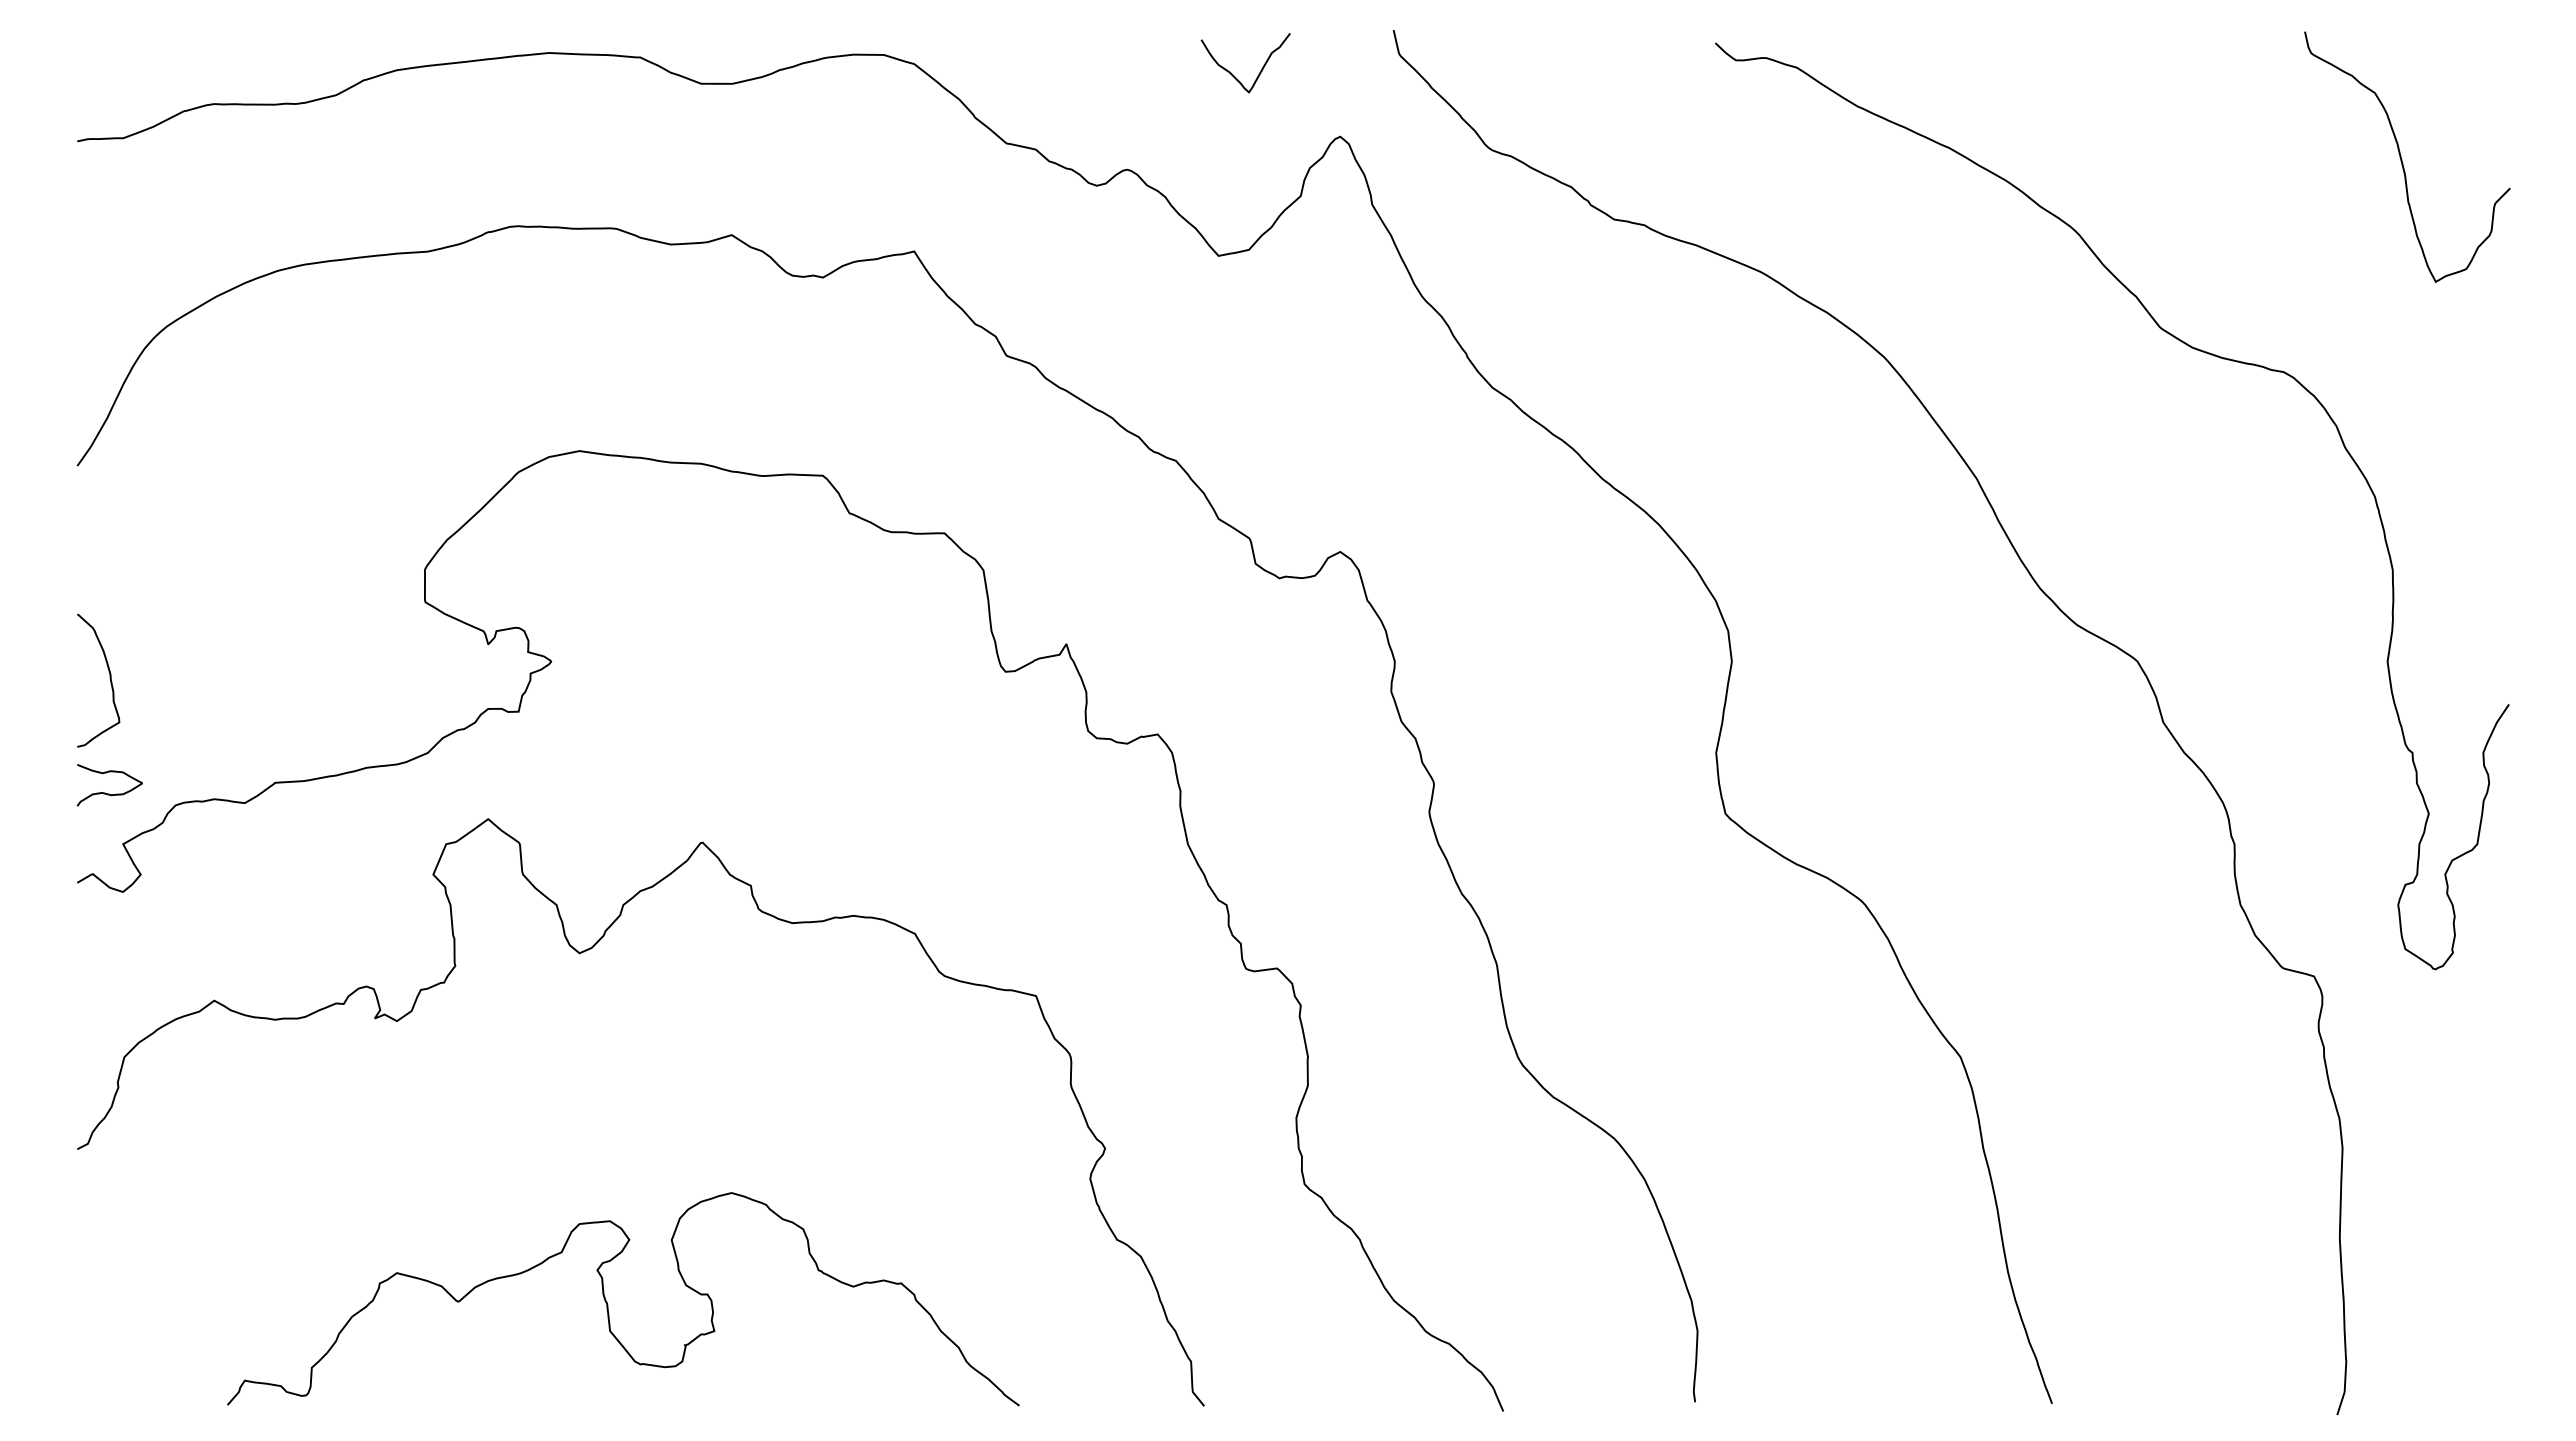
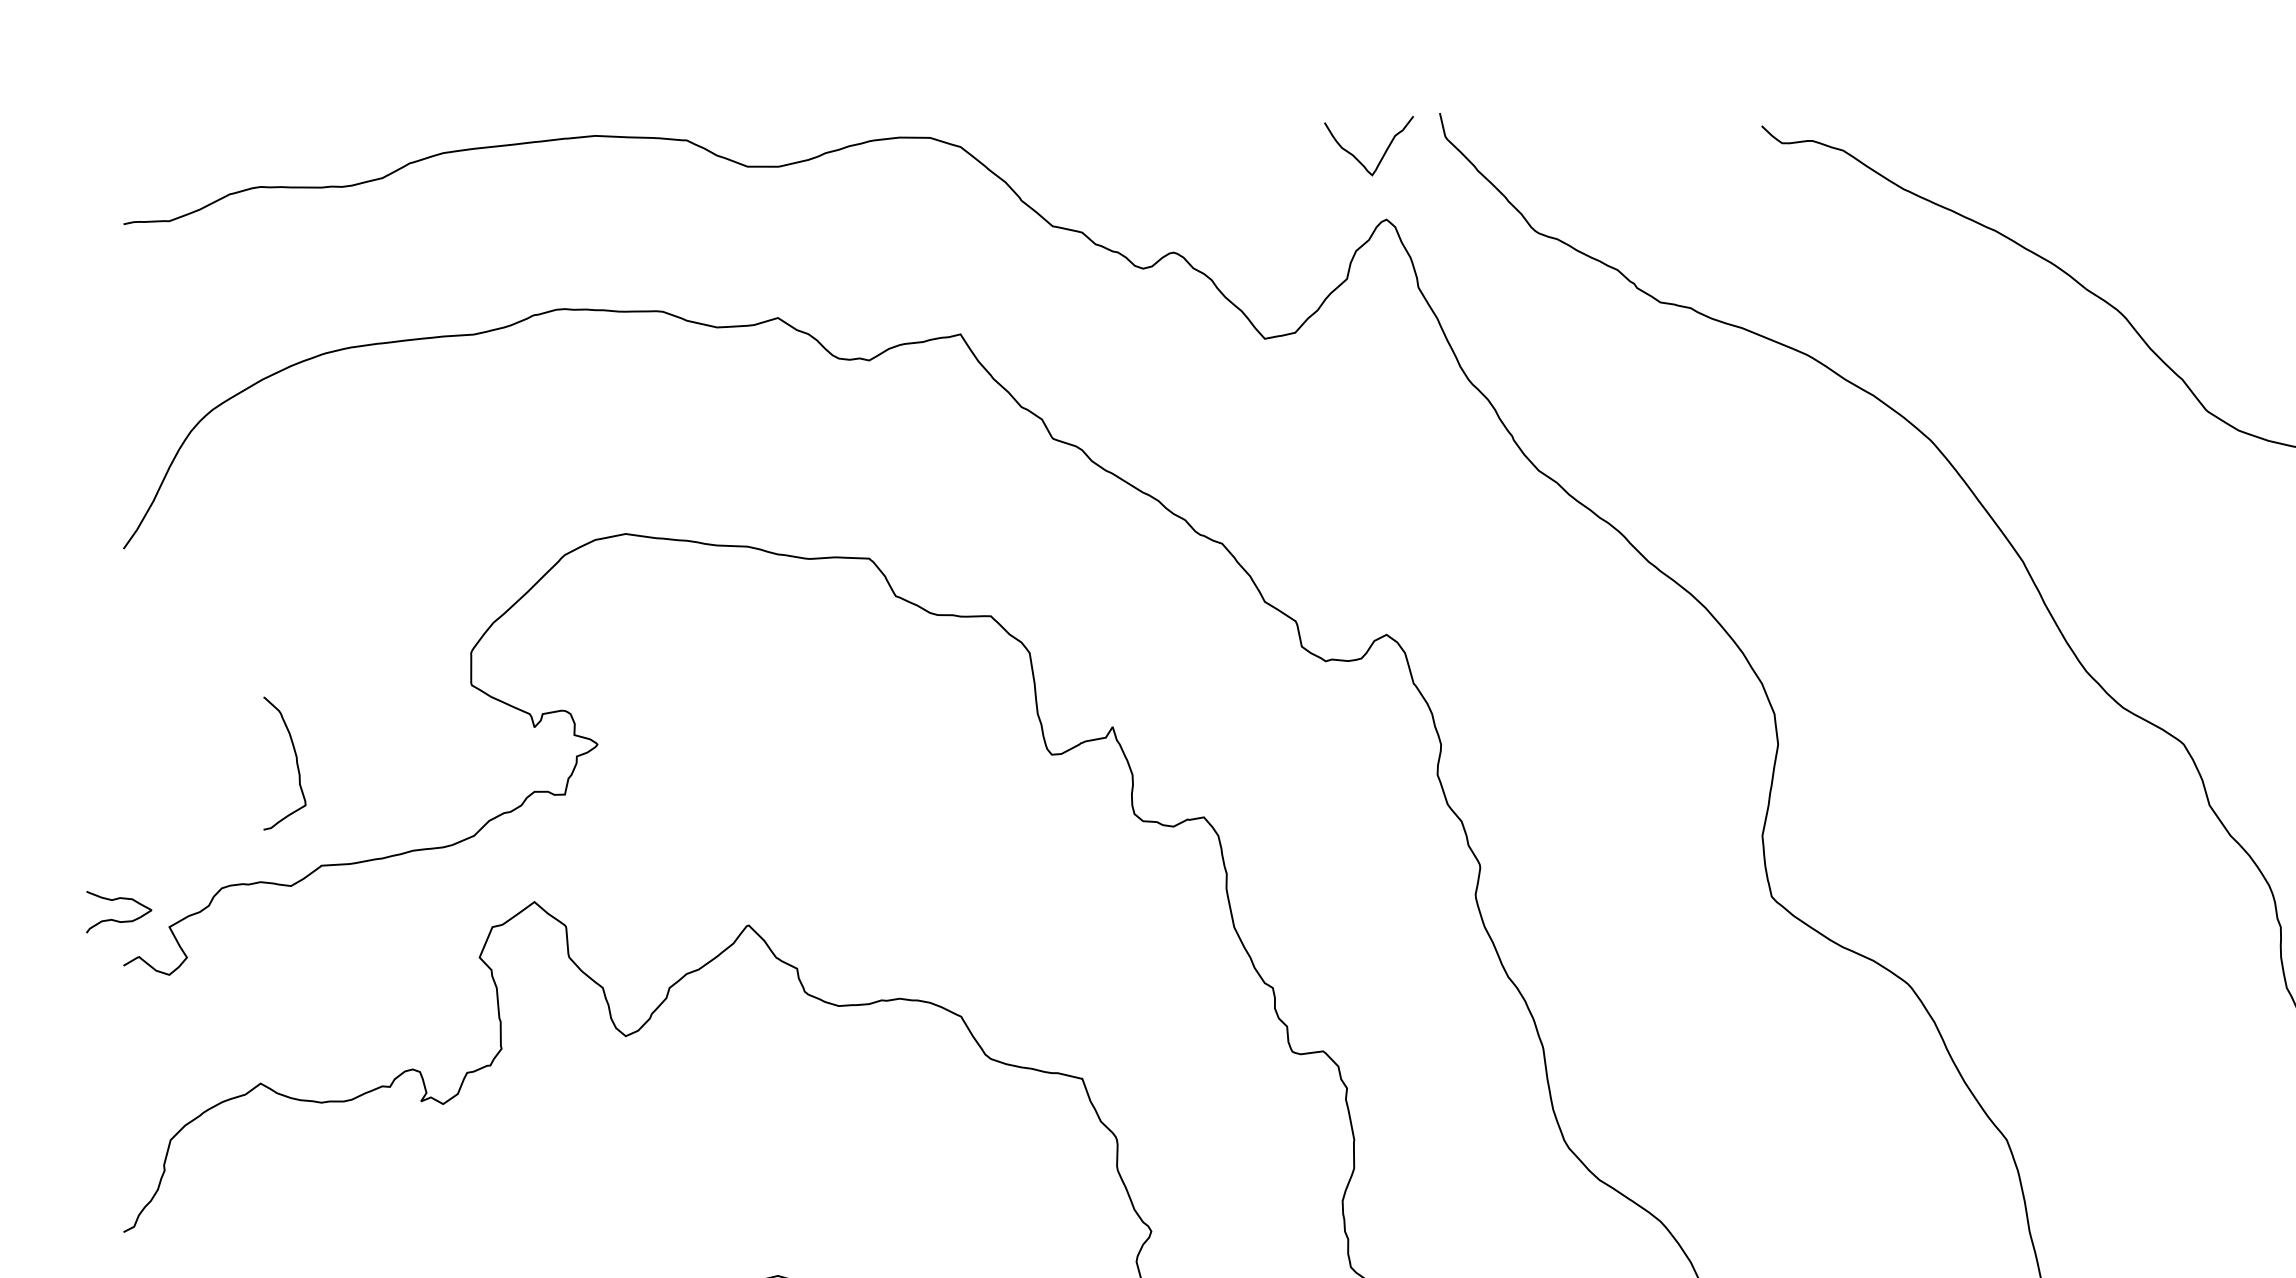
curve: (1233, 74) -> (1356, 157), moved
curve: (109, 678) -> (295, 761), moved
curve: (109, 793) -> (118, 920), moved

